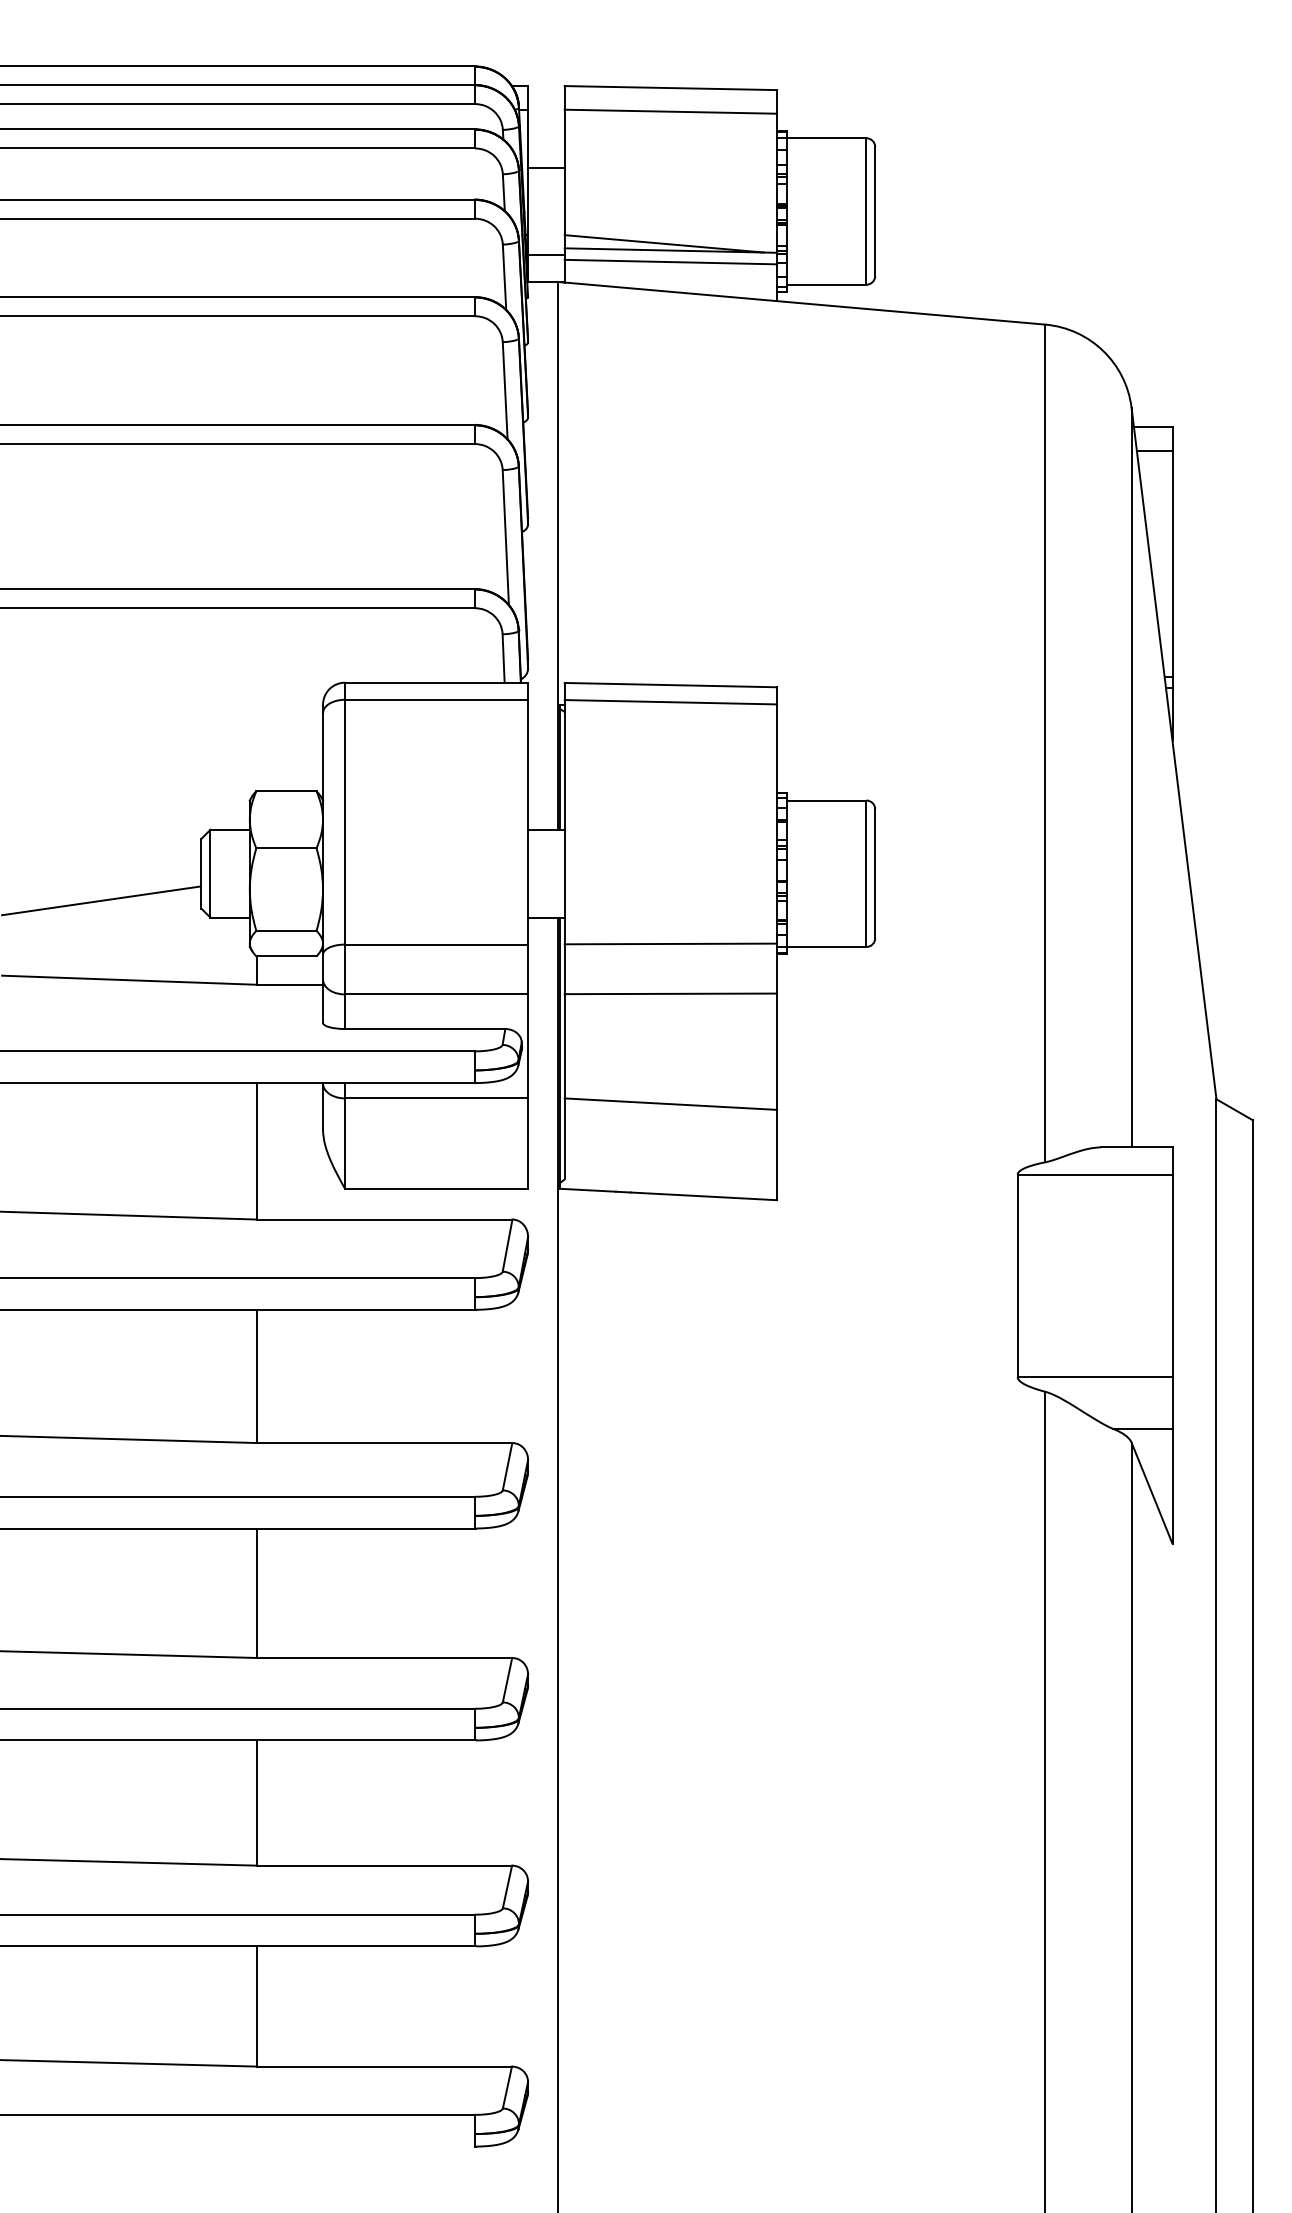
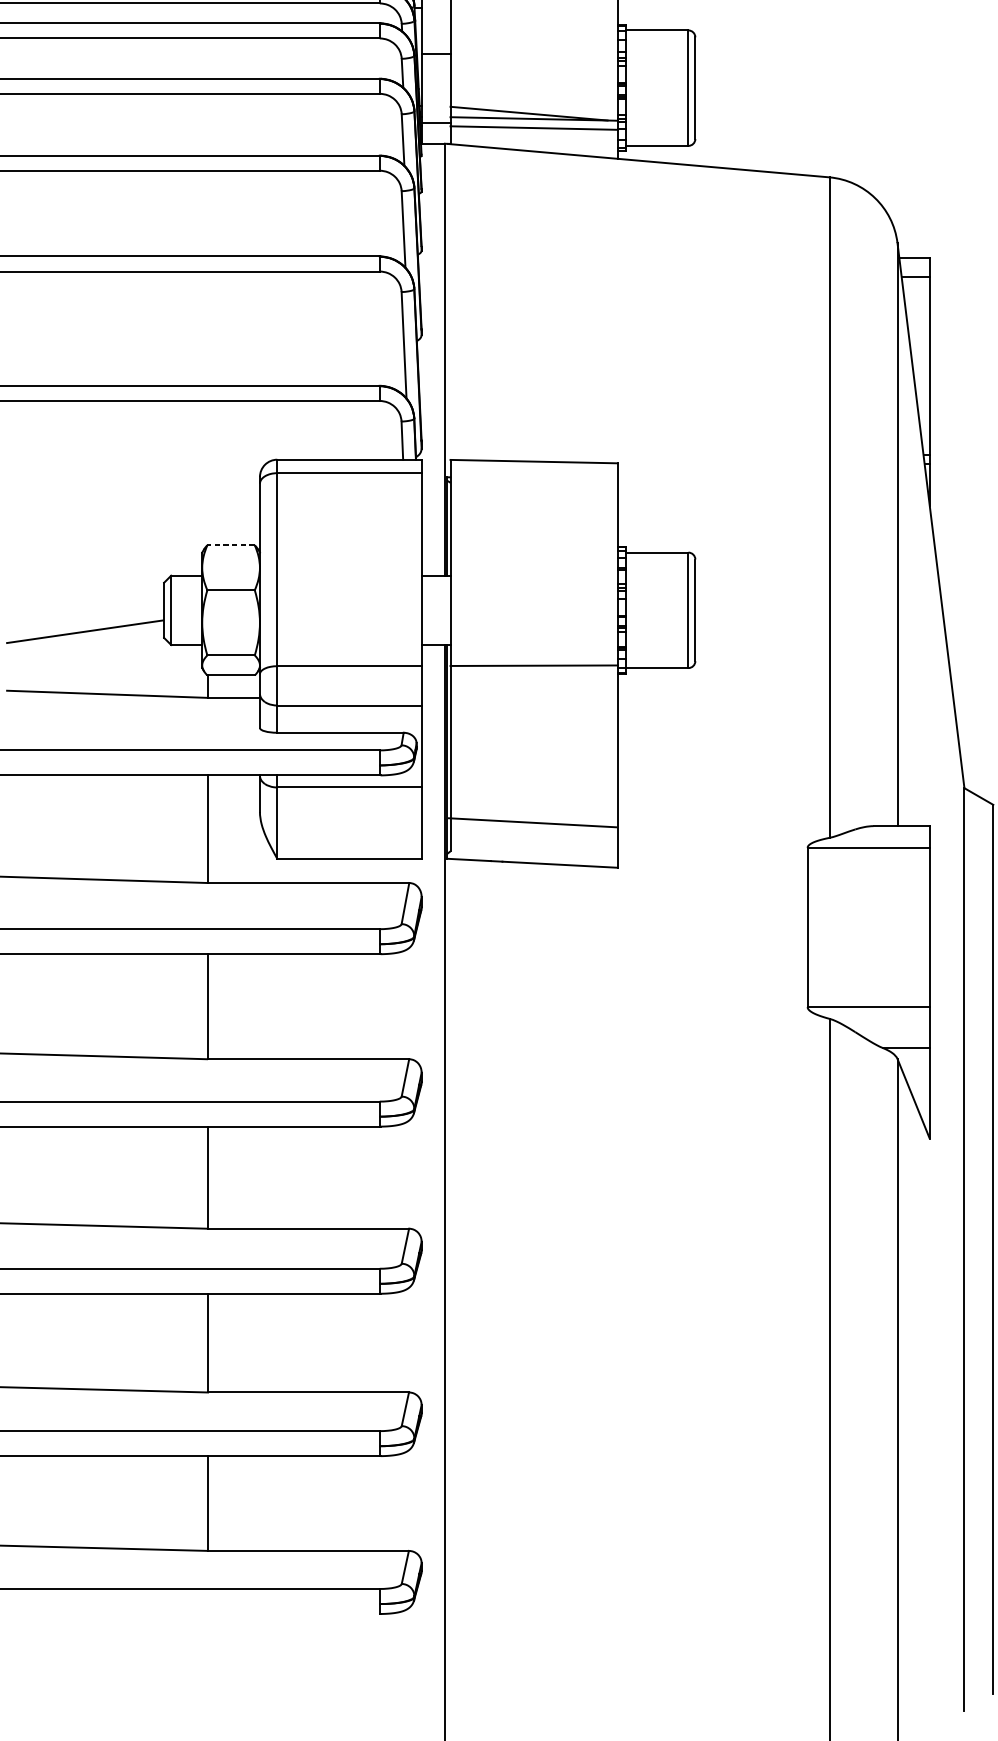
line: (670, 111) -> (533, 9), removed
line: (670, 702) -> (533, 475), removed
line: (285, 791) -> (230, 545), solid -> dashed
line: (670, 993) -> (533, 704), removed
line: (670, 1103) -> (532, 822), moved

